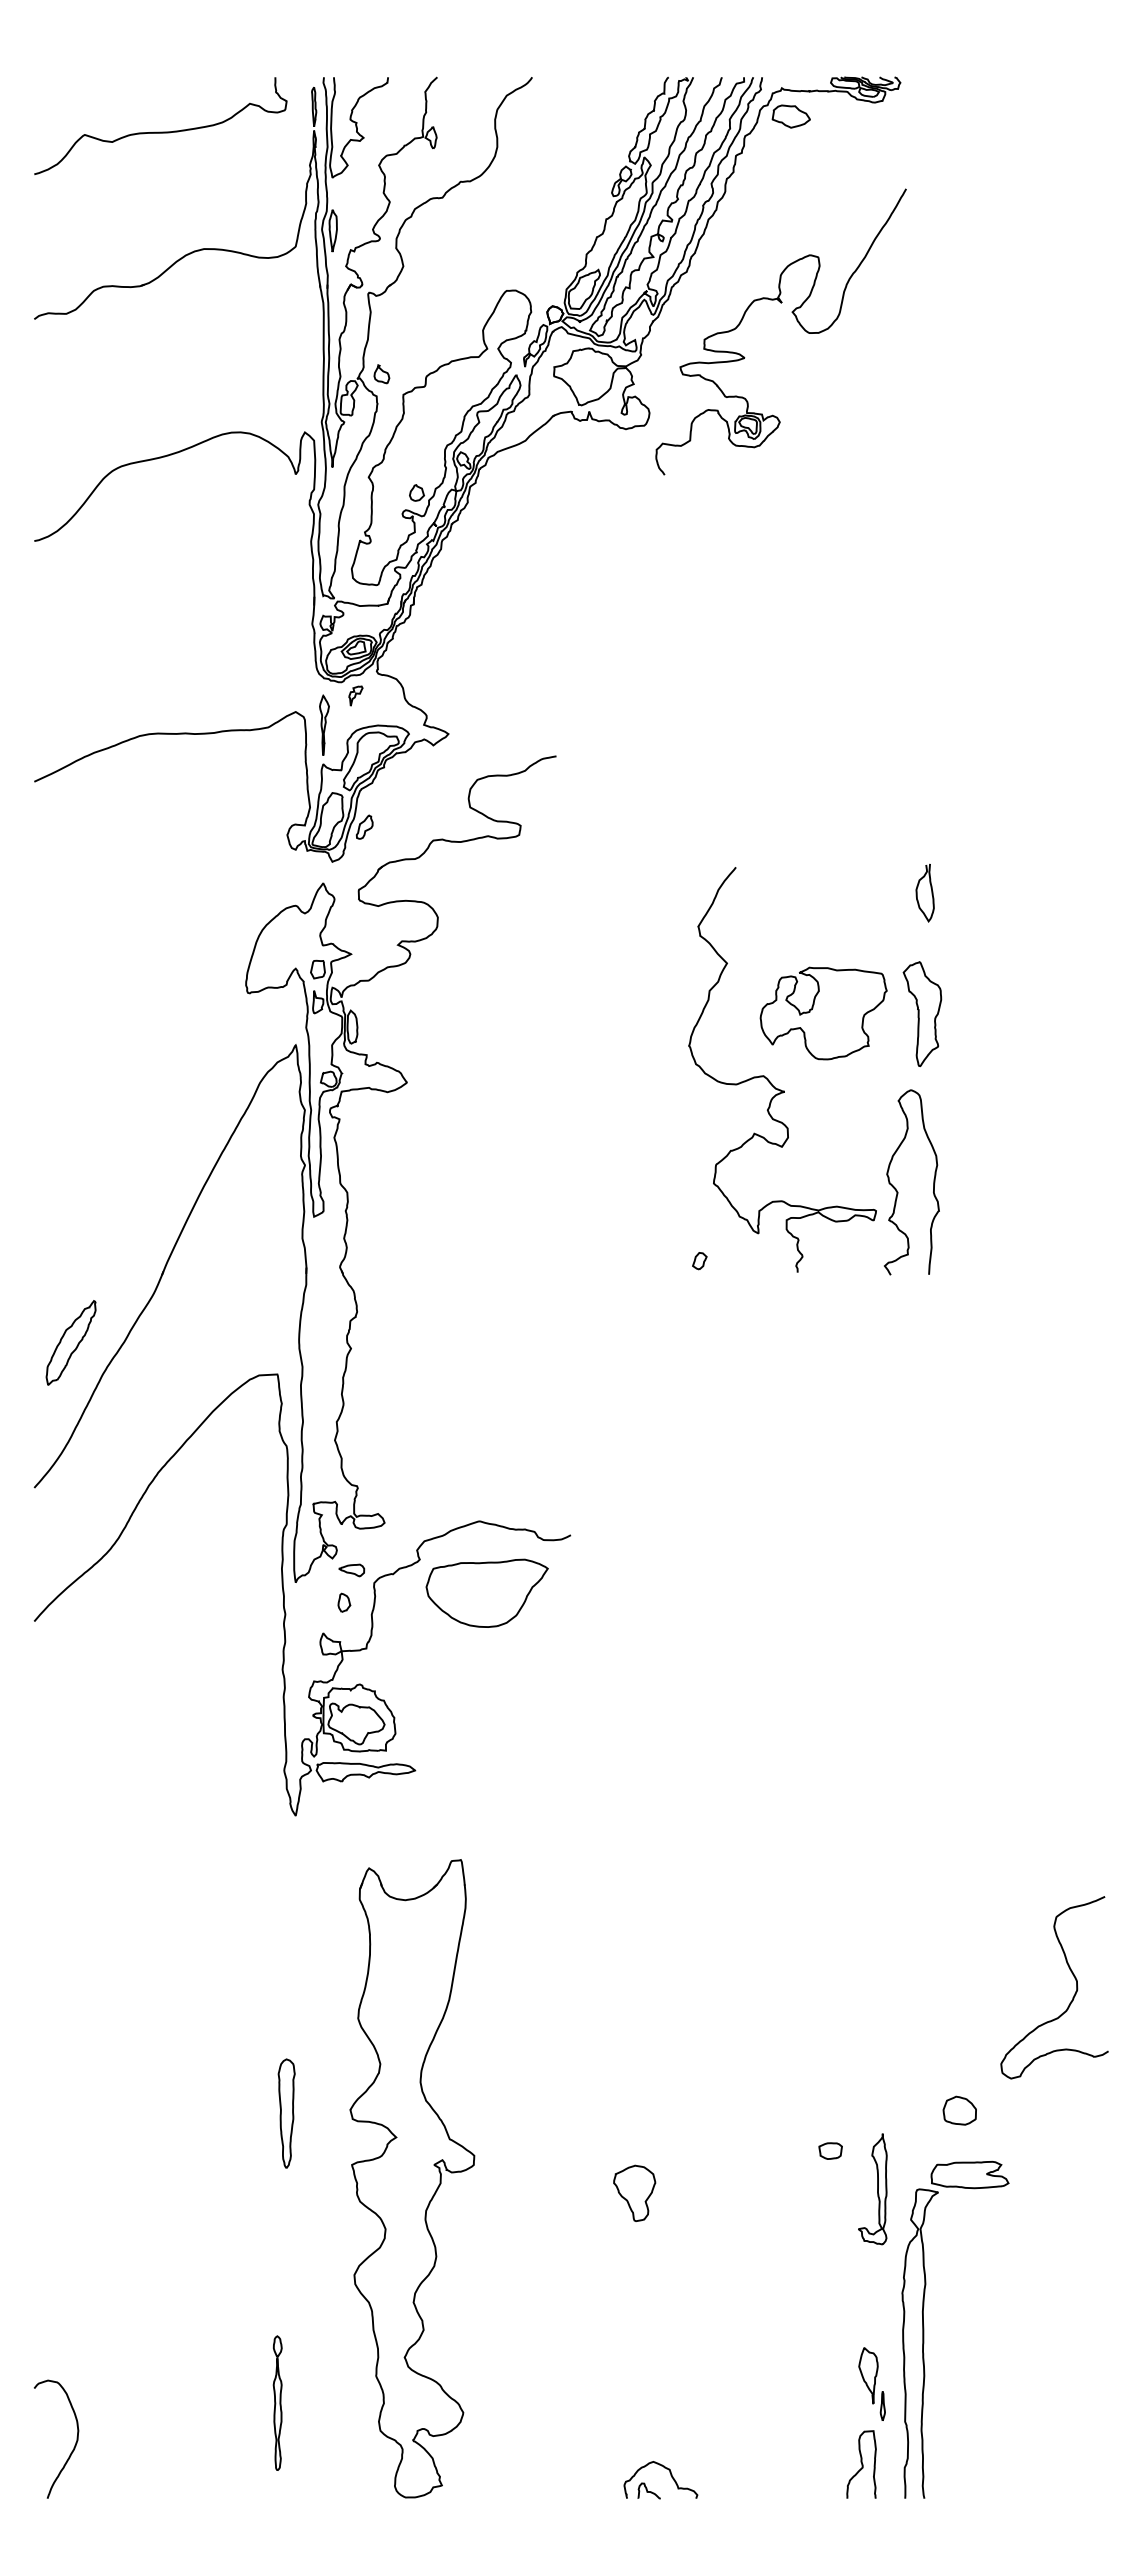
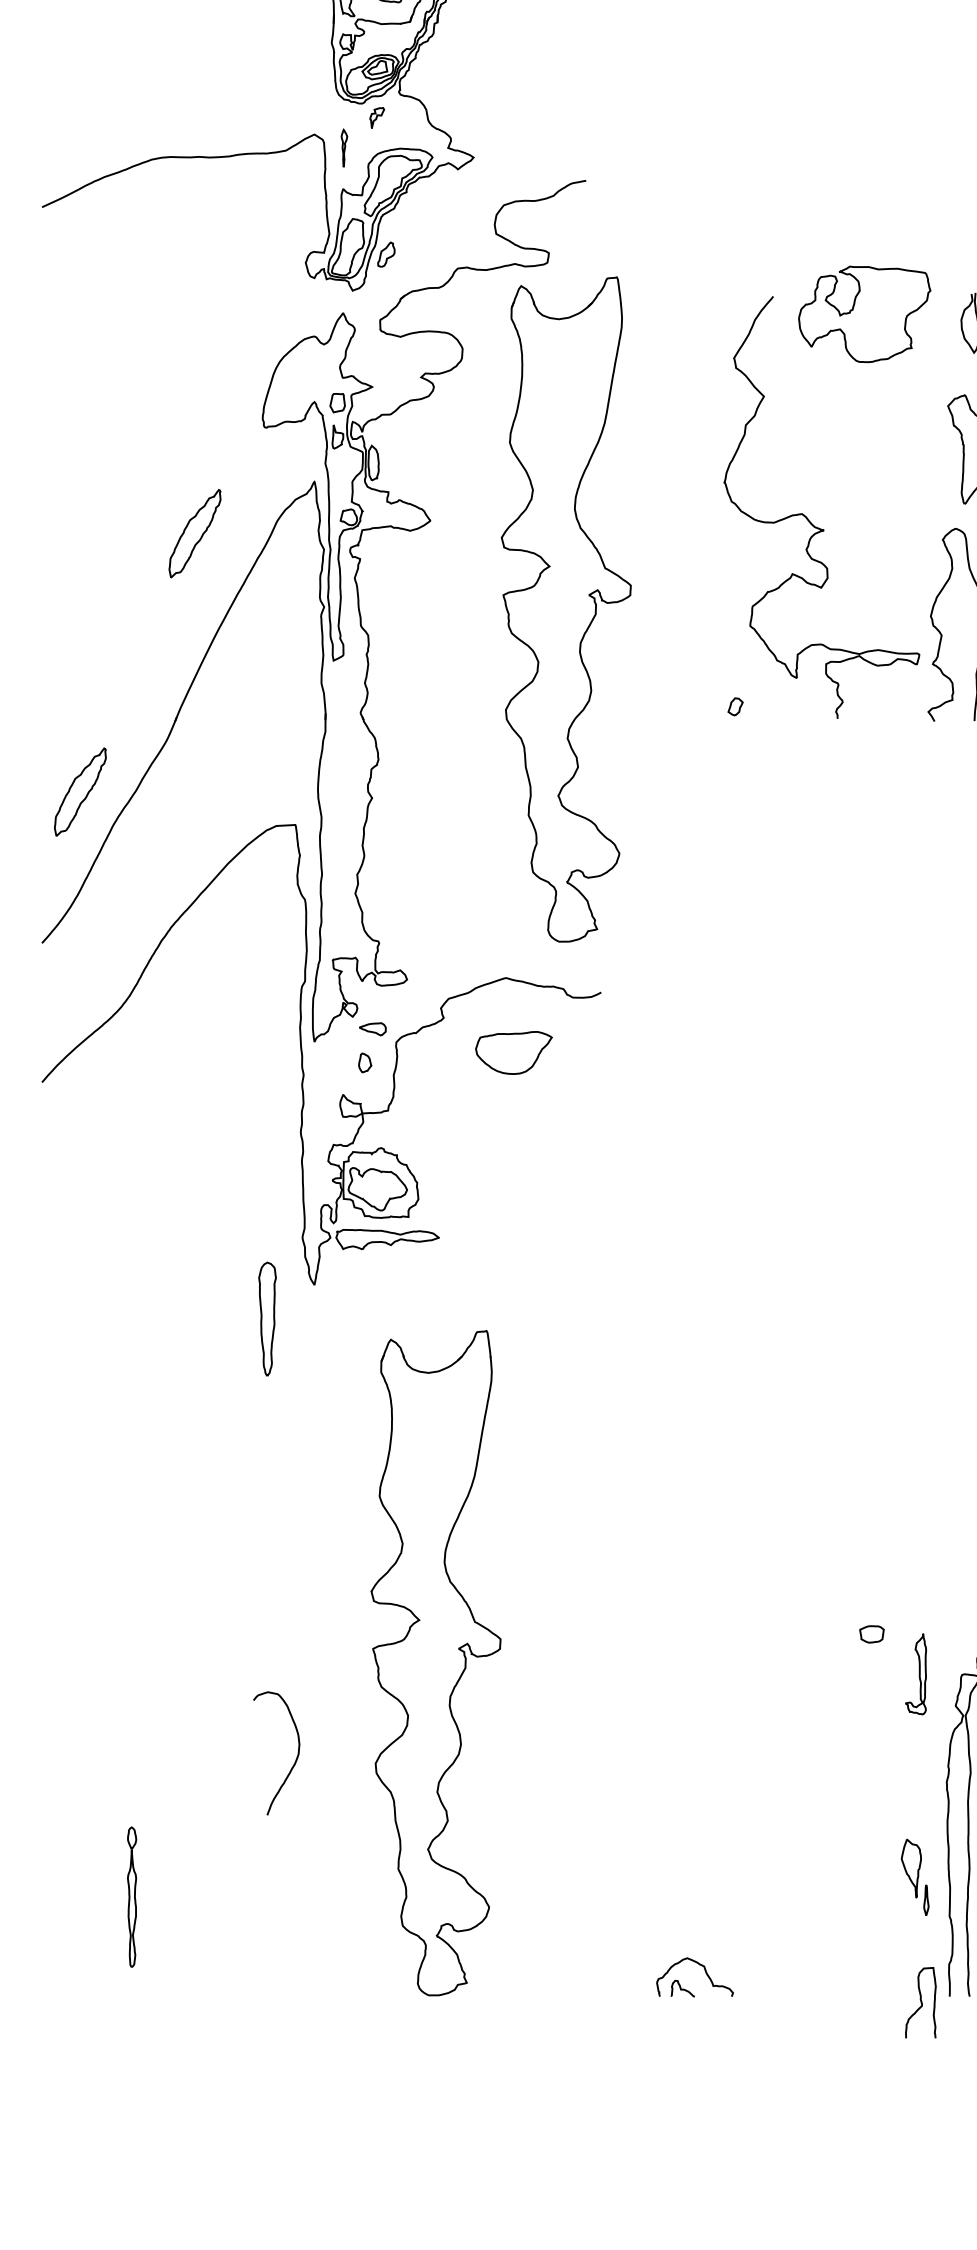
part: (324, 724) -> (344, 147), size x0.6
part: (823, 1013) -> (864, 314), moved
part: (180, 1094) -> (194, 533), added
part: (537, 1167) -> (566, 609), added
part: (486, 1592) -> (513, 1052), size x0.6
part: (286, 2113) -> (267, 1319), moved
part: (872, 2189) -> (915, 1674), size x0.7
part: (634, 2192) -> (667, 1677), removed
part: (277, 2402) -> (131, 1896), moved
curve: (73, 2447) -> (294, 1761), moved
curve: (861, 2464) -> (920, 2002), moved

